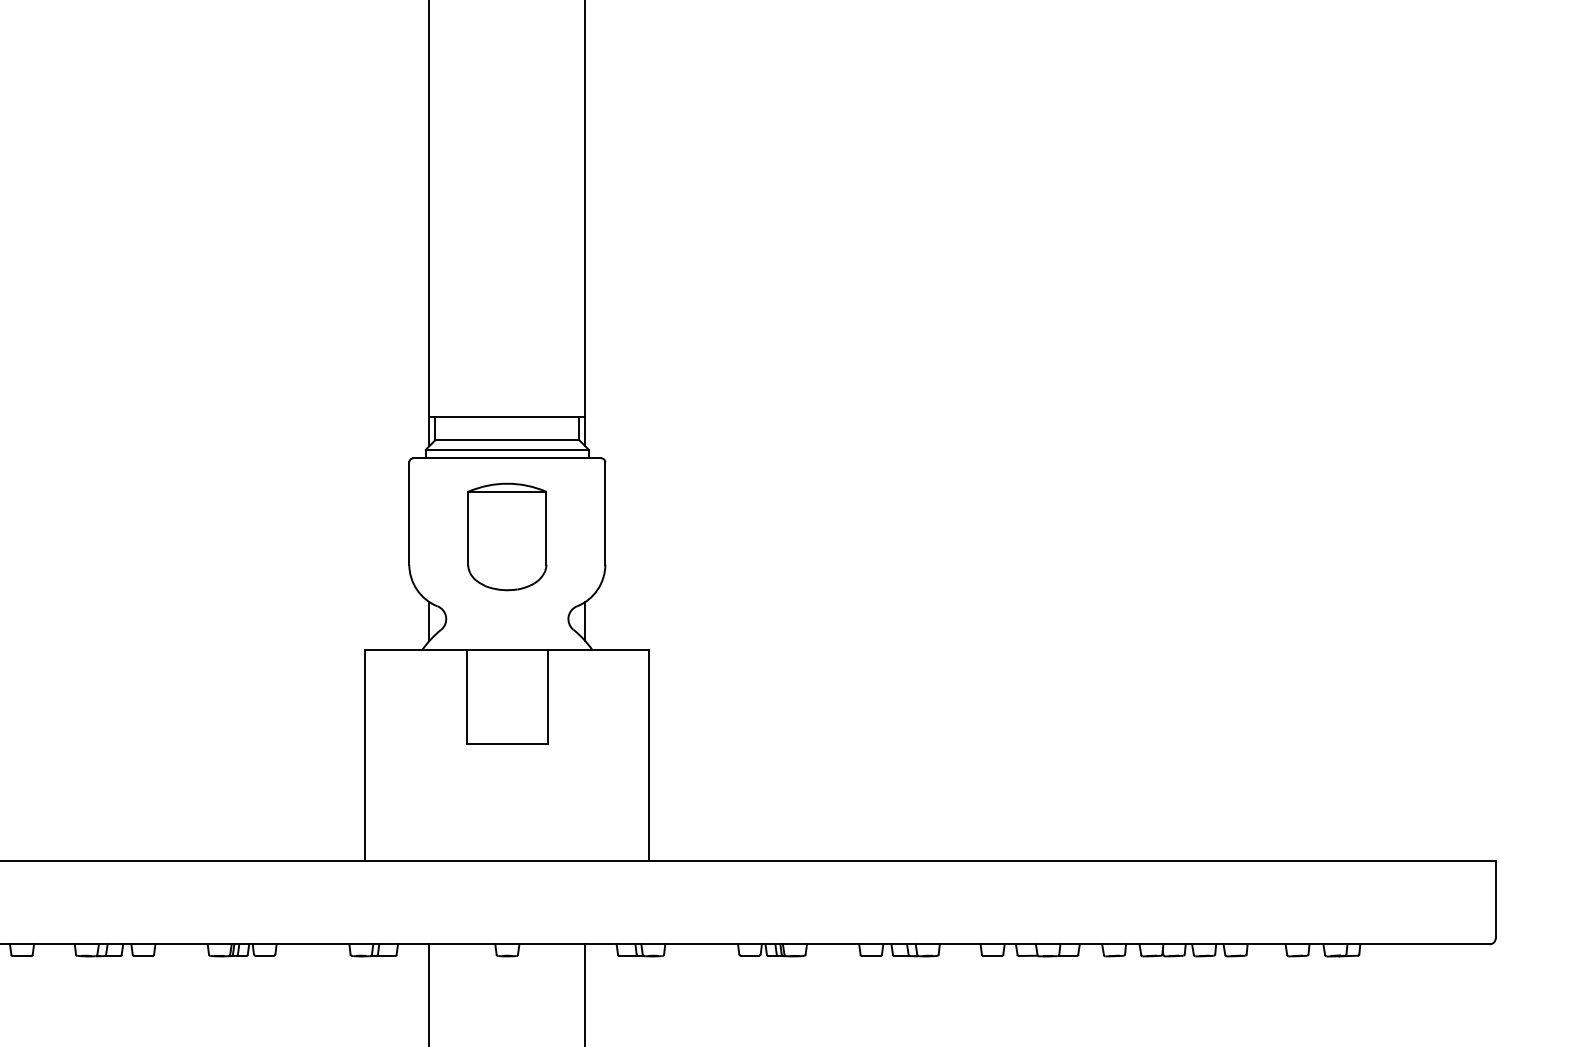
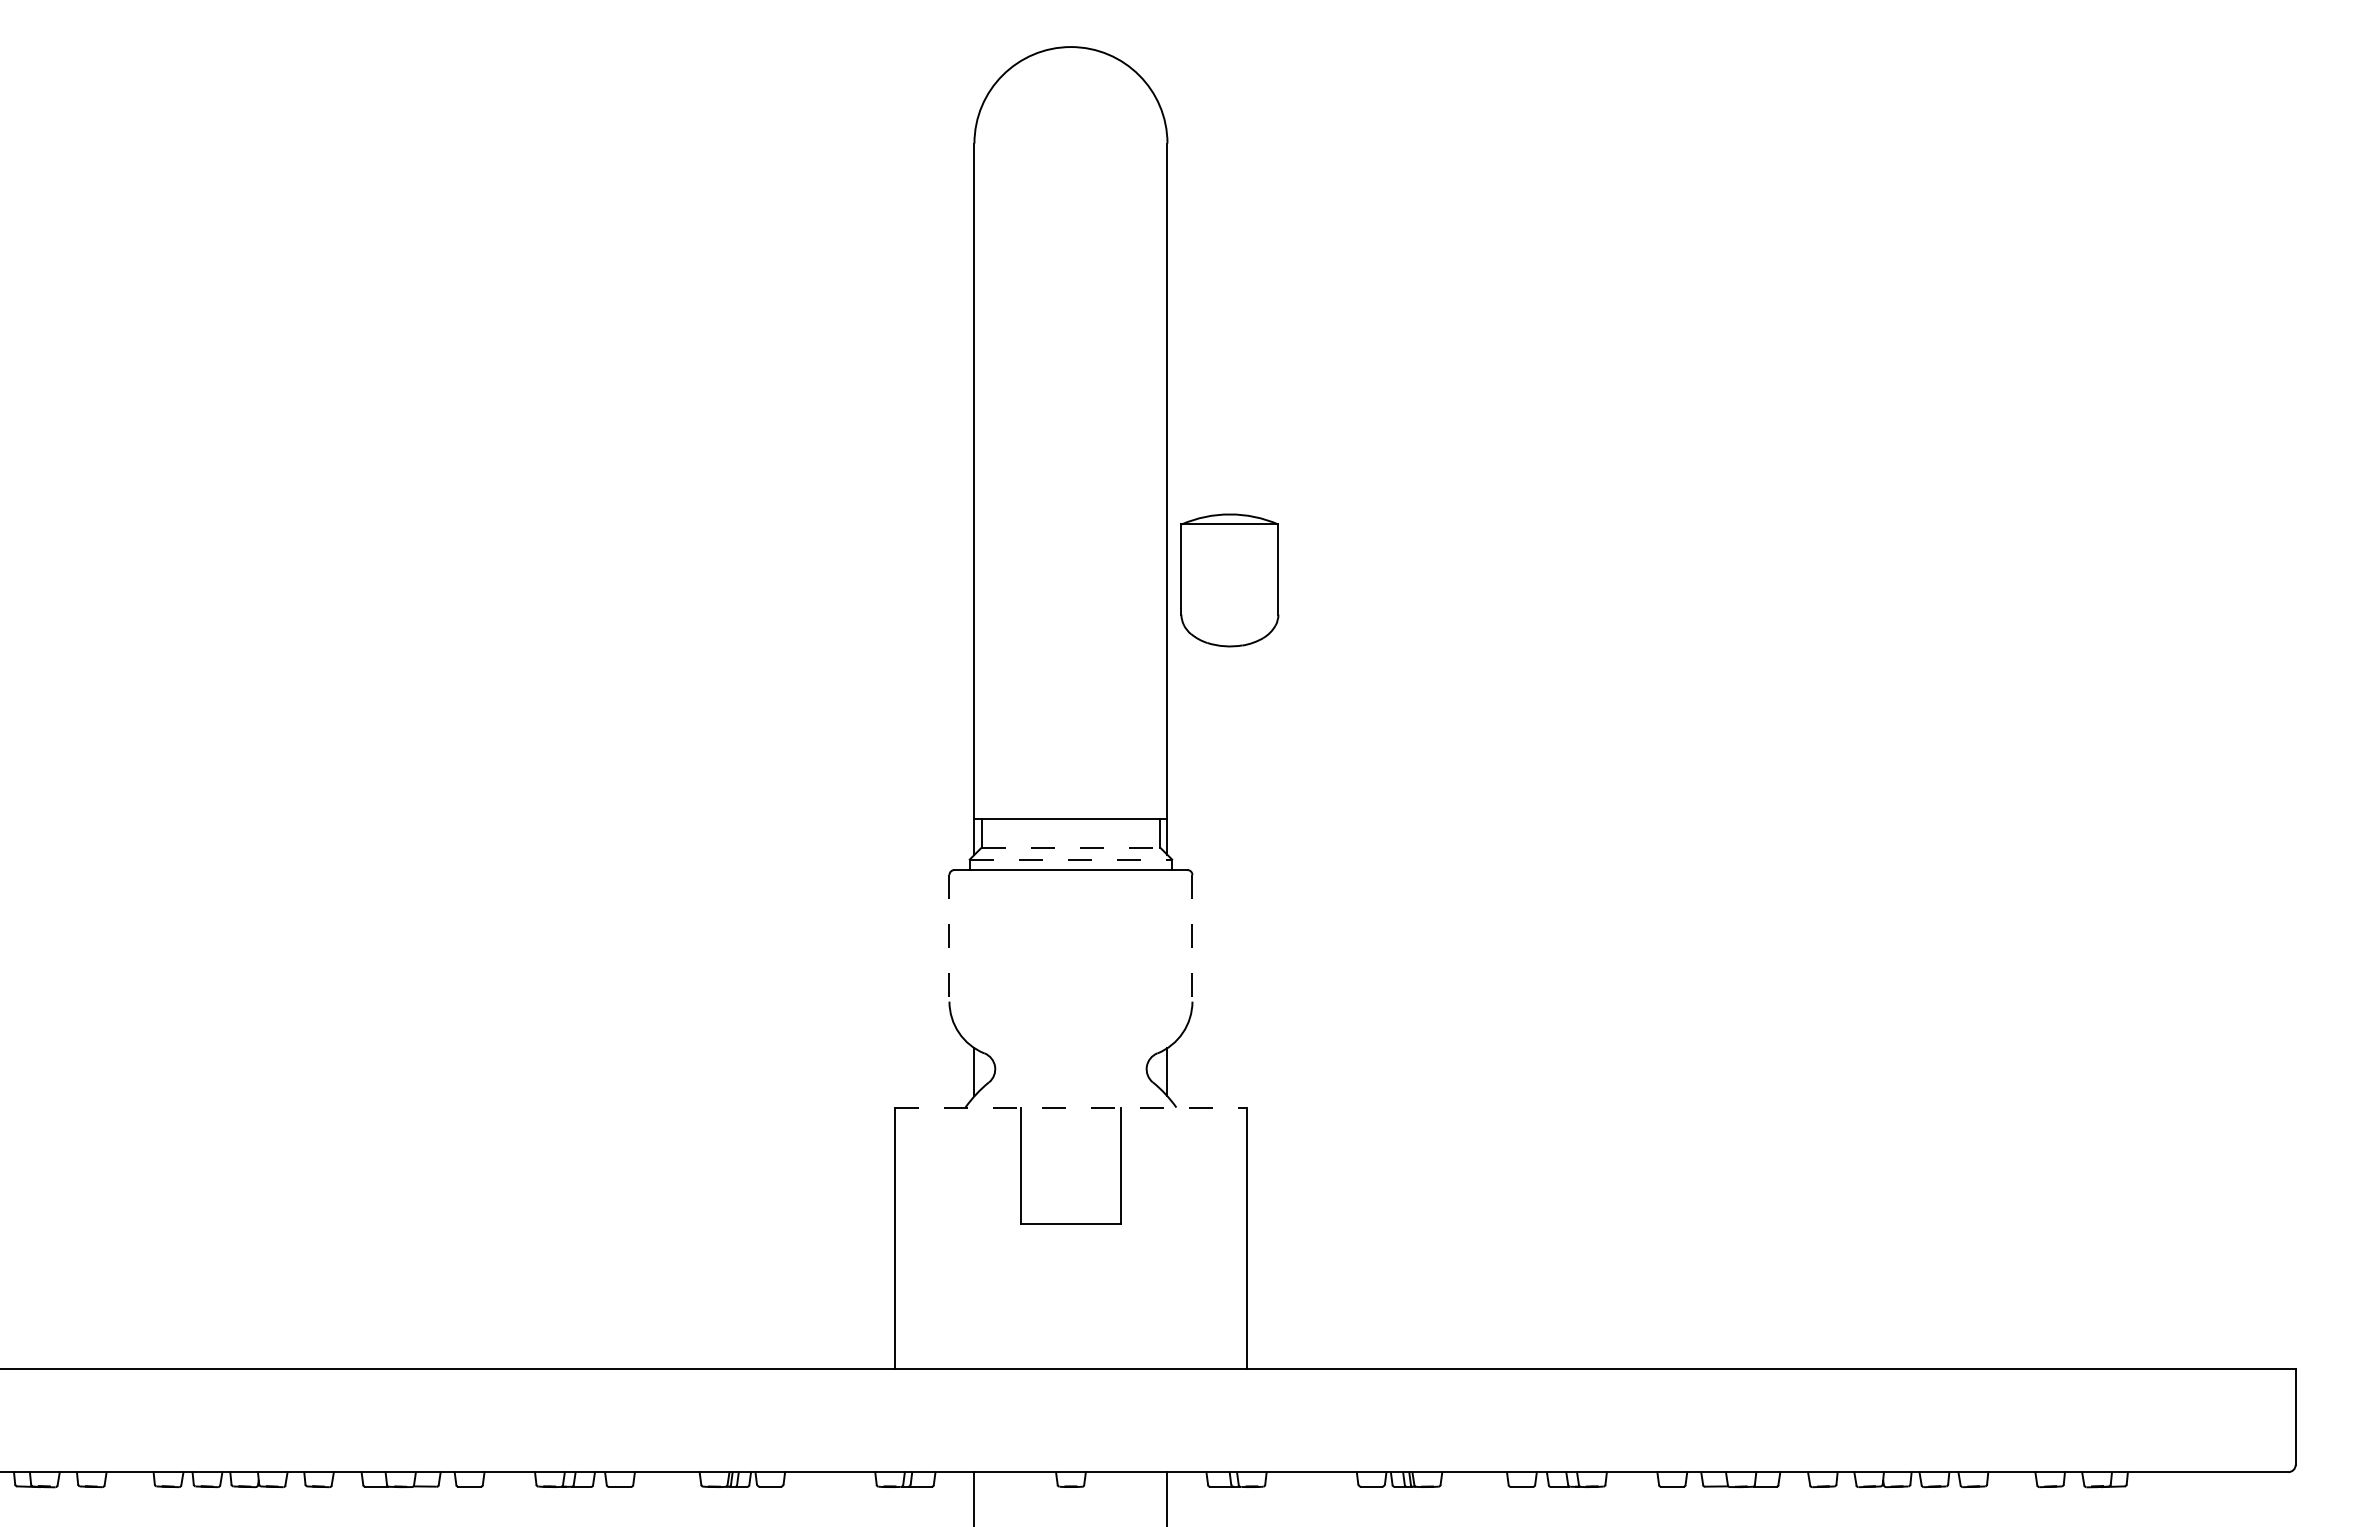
line: (507, 440) -> (1071, 847), solid -> dashed
line: (507, 449) -> (1071, 859), solid -> dashed
line: (409, 513) -> (949, 938), solid -> dashed
line: (605, 513) -> (1192, 938), solid -> dashed
part: (506, 537) -> (1229, 580), moved
line: (507, 650) -> (1071, 1107), solid -> dashed

